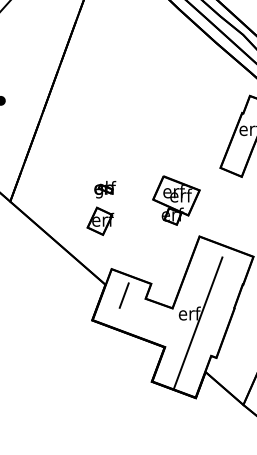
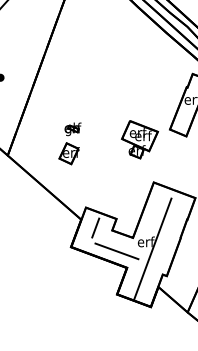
part: (175, 200) -> (139, 139), moved
part: (100, 208) -> (69, 143), moved
line: (151, 326) -> (116, 251), added

